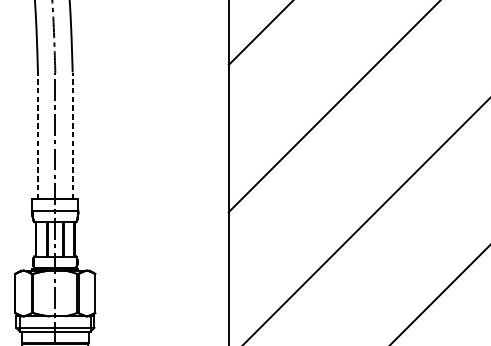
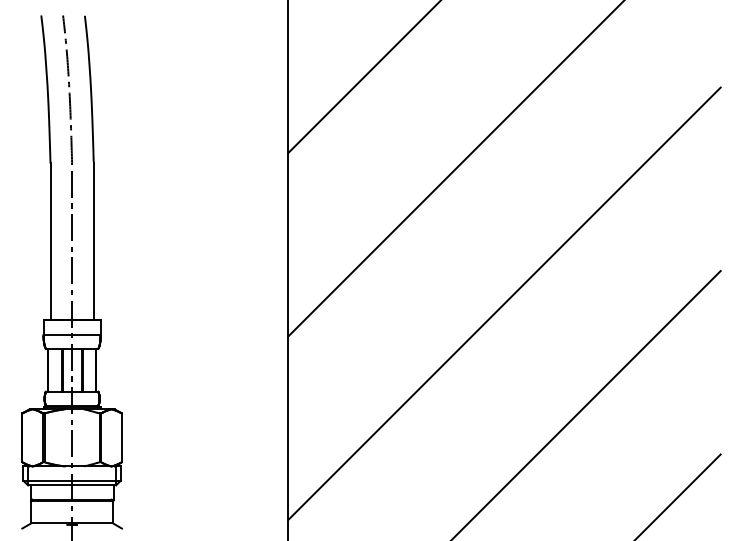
line: (37, 135) -> (50, 241), dashed -> solid
line: (72, 135) -> (93, 241), dashed -> solid

